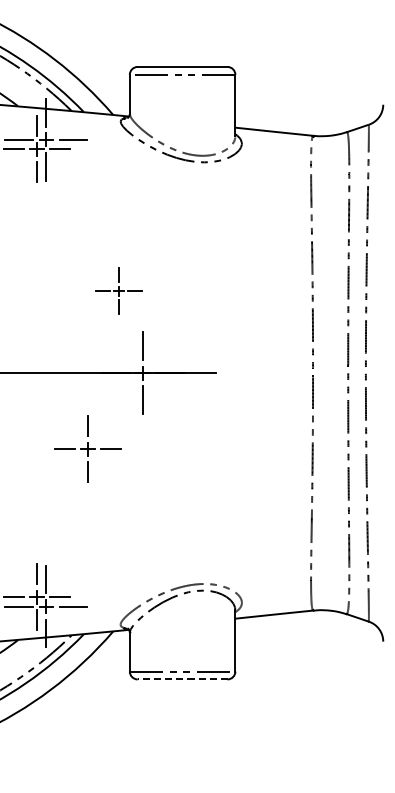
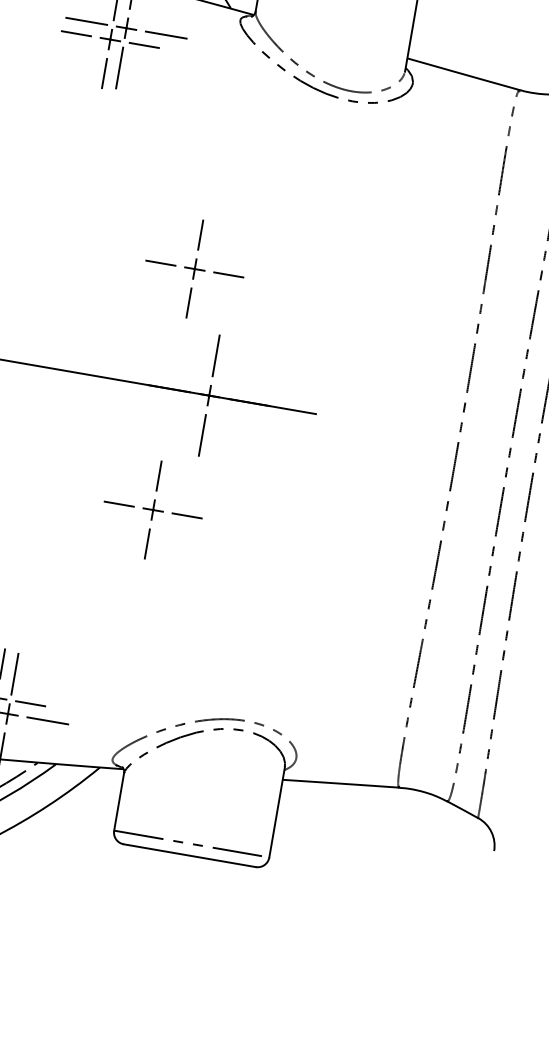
part: (118, 290) -> (194, 267), size x1.43
part: (87, 448) -> (152, 508), moved
line: (182, 679) -> (189, 855), dashed -> solid

